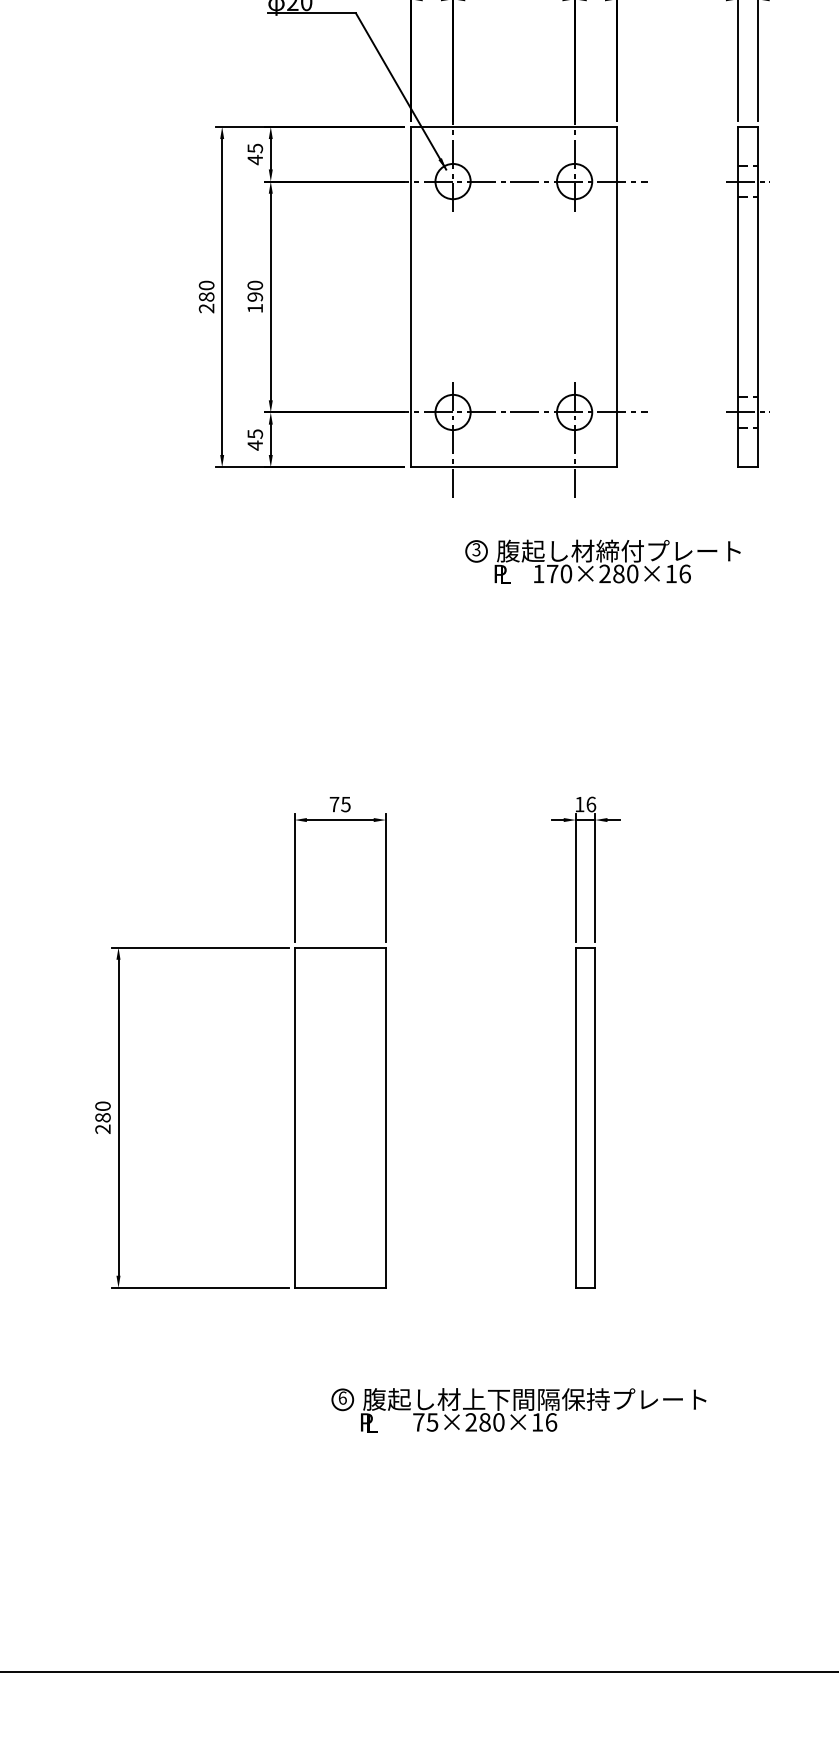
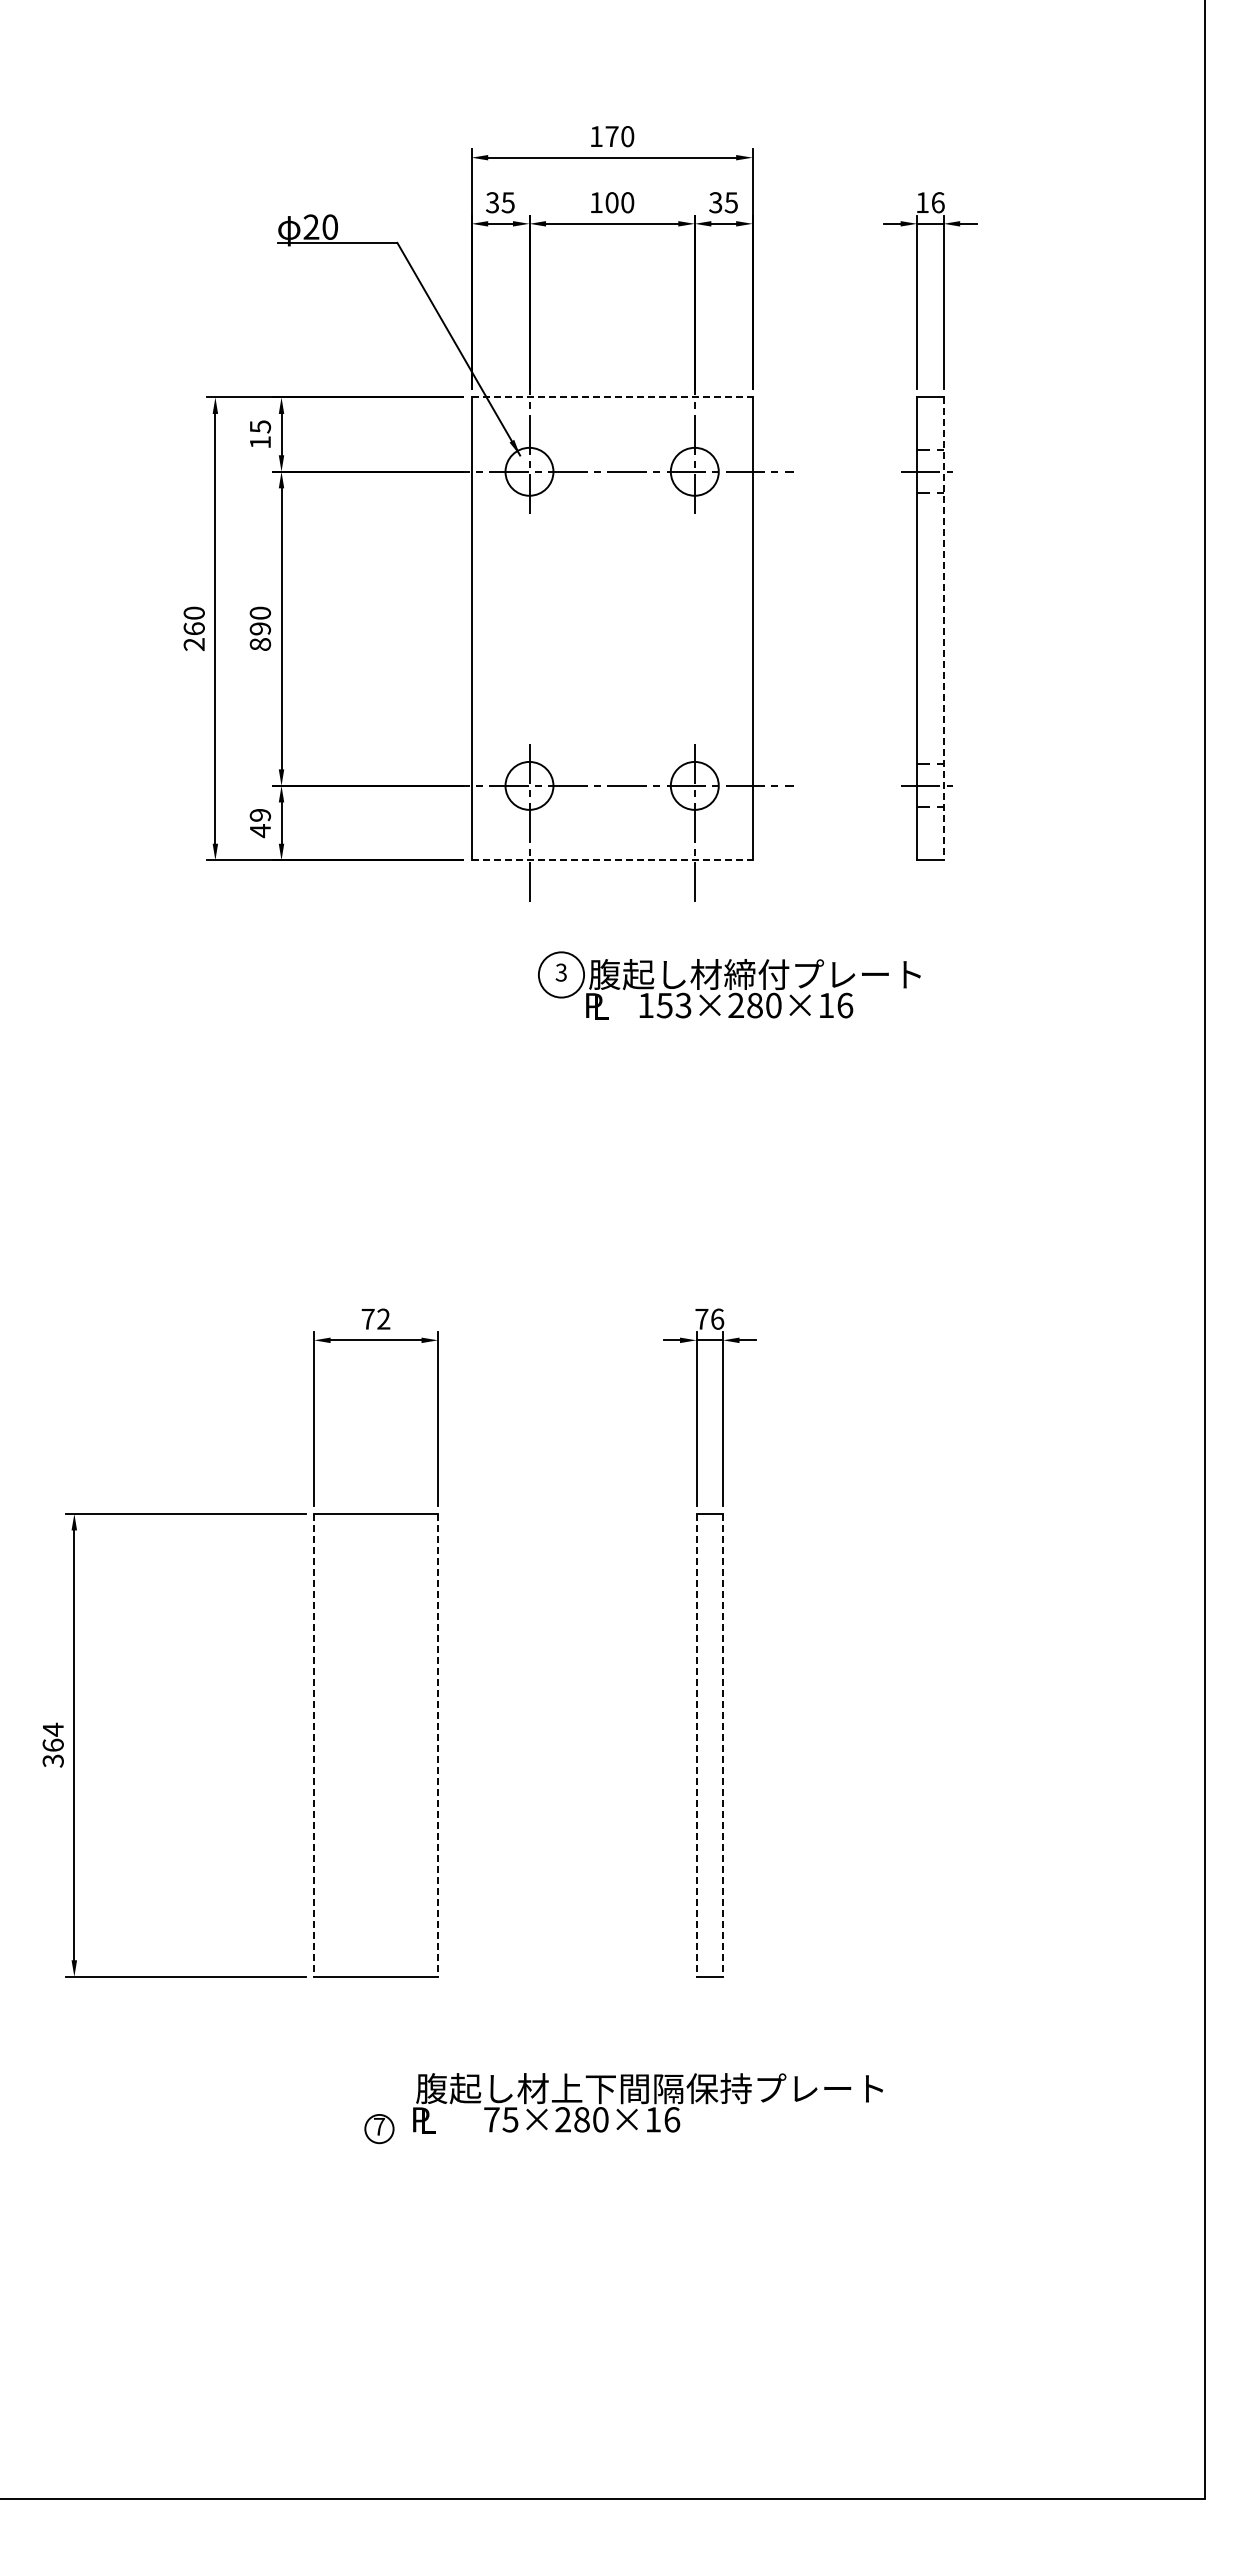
line: (514, 126) -> (612, 397), solid -> dashed
text: (255, 160) -> (260, 442), 45 -> 15
text: (206, 296) -> (193, 628), 280 -> 260
line: (757, 297) -> (943, 629), solid -> dashed
text: (255, 308) -> (260, 644), 190 -> 890
text: (254, 434) -> (259, 815), 45 -> 49
line: (514, 467) -> (612, 860), solid -> dashed
circle: (476, 551) -> (561, 974), size x1.6
text: (558, 573) -> (673, 1005), 170×280×16 -> 153×280×16
text: (345, 803) -> (383, 1318), 75 -> 72
text: (579, 804) -> (701, 1319), 16 -> 76
text: (102, 1117) -> (52, 1744), 280 -> 364
line: (295, 1117) -> (314, 1745), solid -> dashed
line: (386, 1117) -> (438, 1745), solid -> dashed
line: (575, 1117) -> (696, 1745), solid -> dashed
line: (595, 1117) -> (723, 1745), solid -> dashed
text: (342, 1397) -> (379, 2126), 6 -> 7
text: (533, 1410) -> (647, 2103), moved

